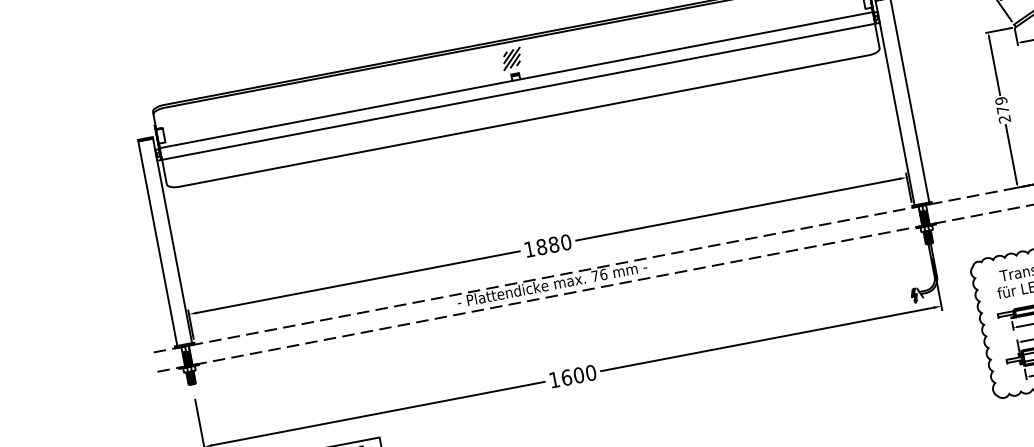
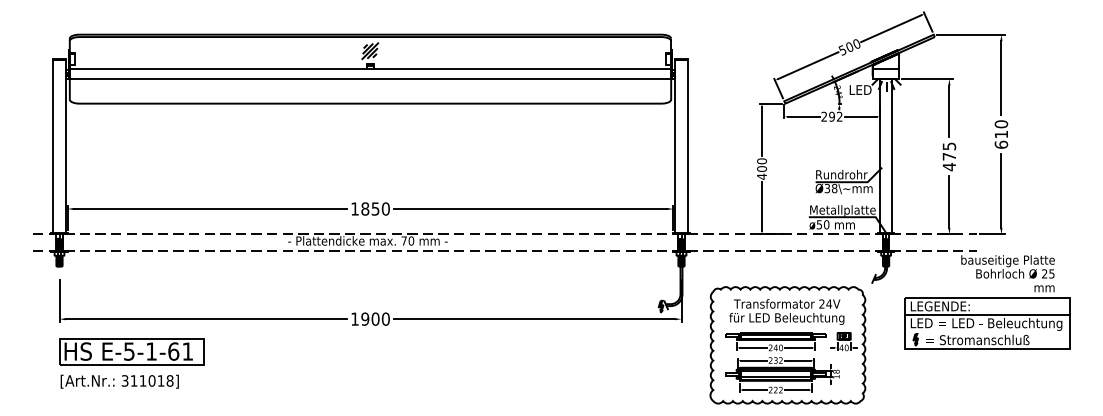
text: (1002, 109) -> (761, 168), 279 -> 400
text: (553, 244) -> (375, 208), 1880 -> 1850
text: (603, 273) -> (411, 240), 76 -> 70
text: (566, 376) -> (365, 318), 1600 -> 1900

